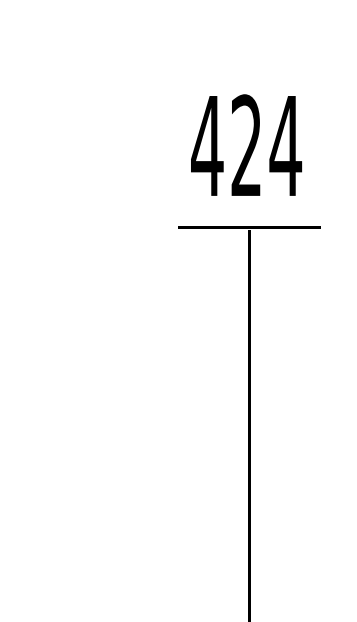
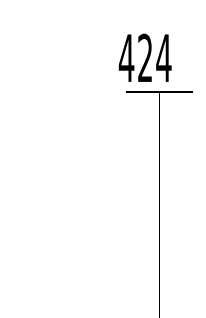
text: (244, 144) -> (144, 57), moved

